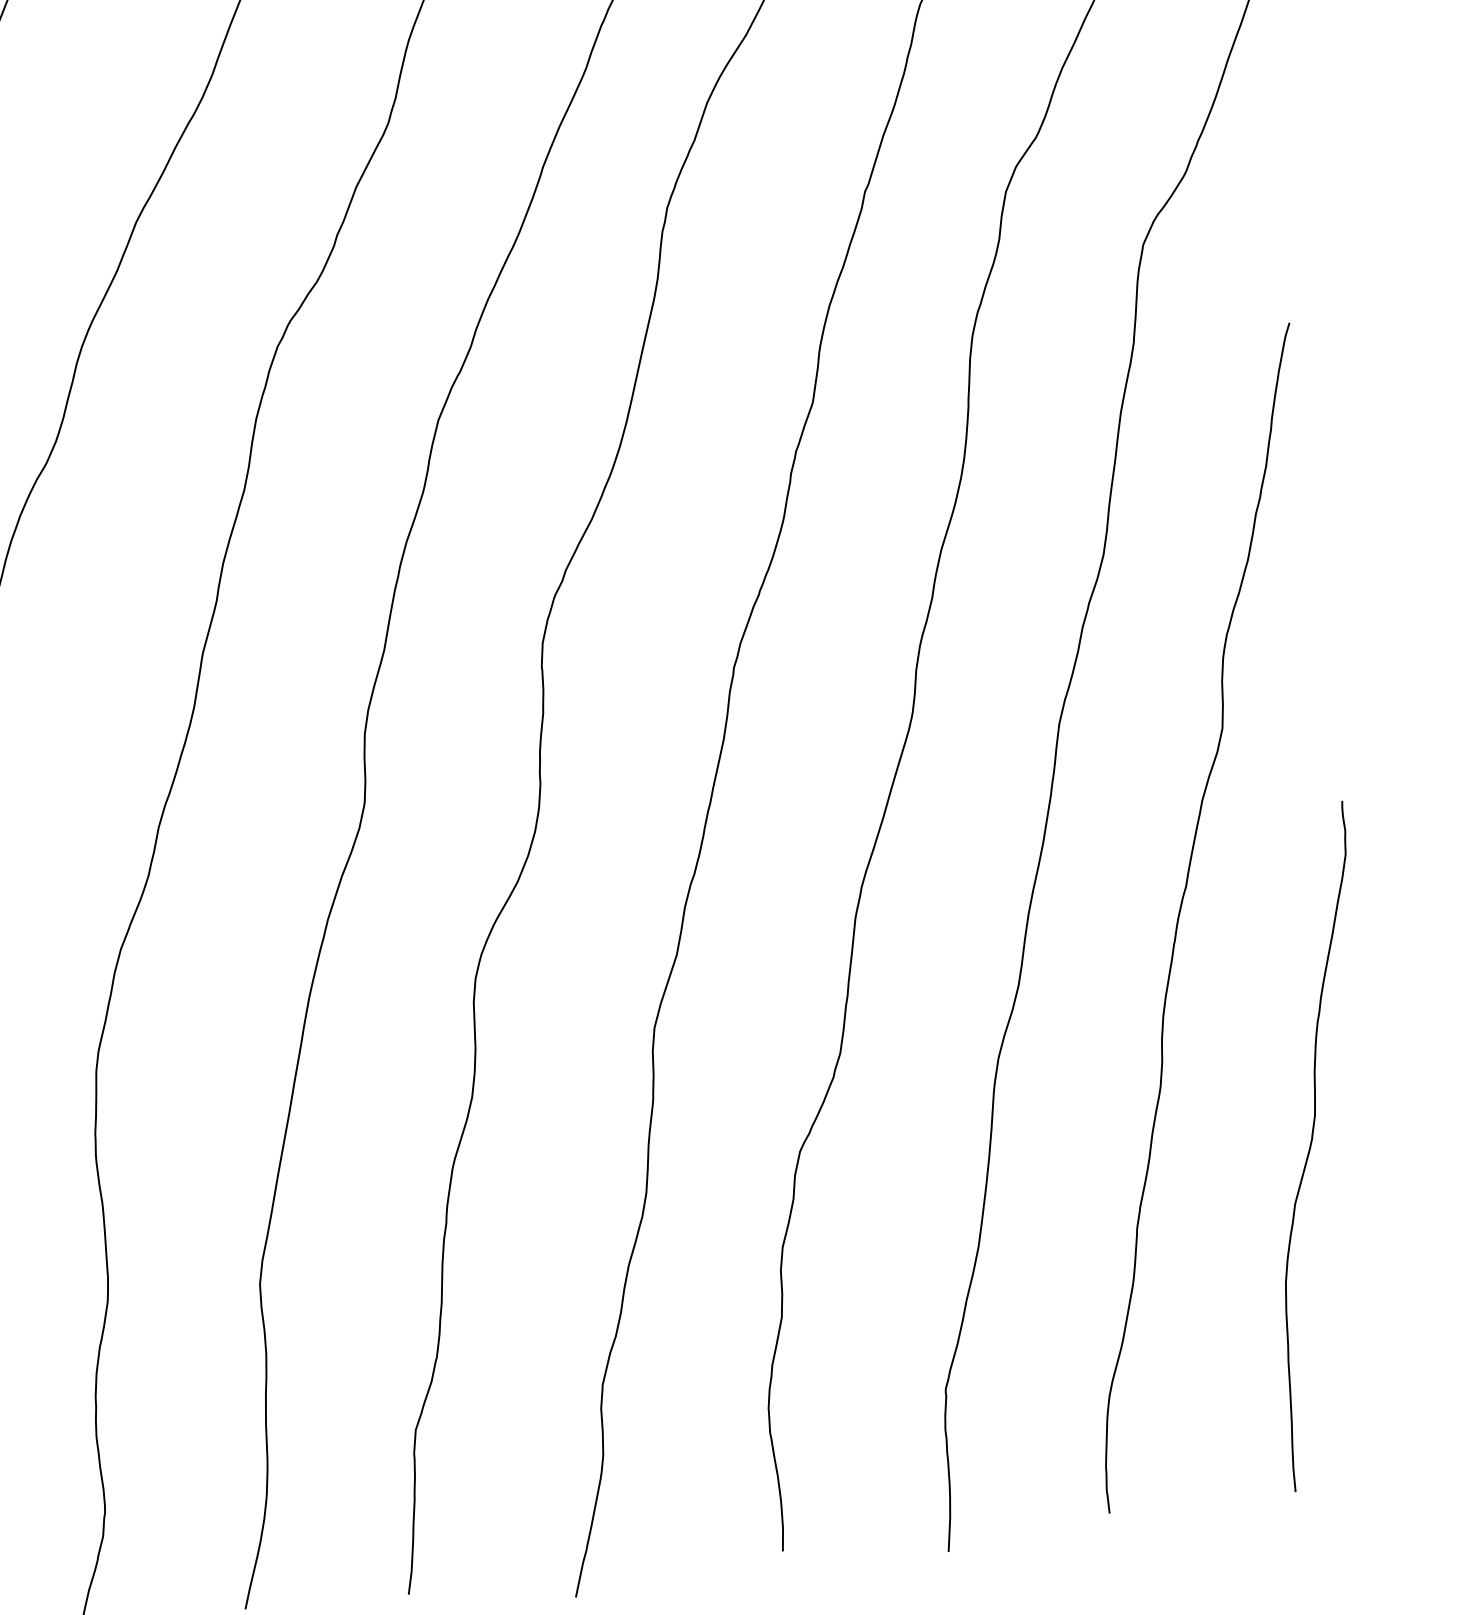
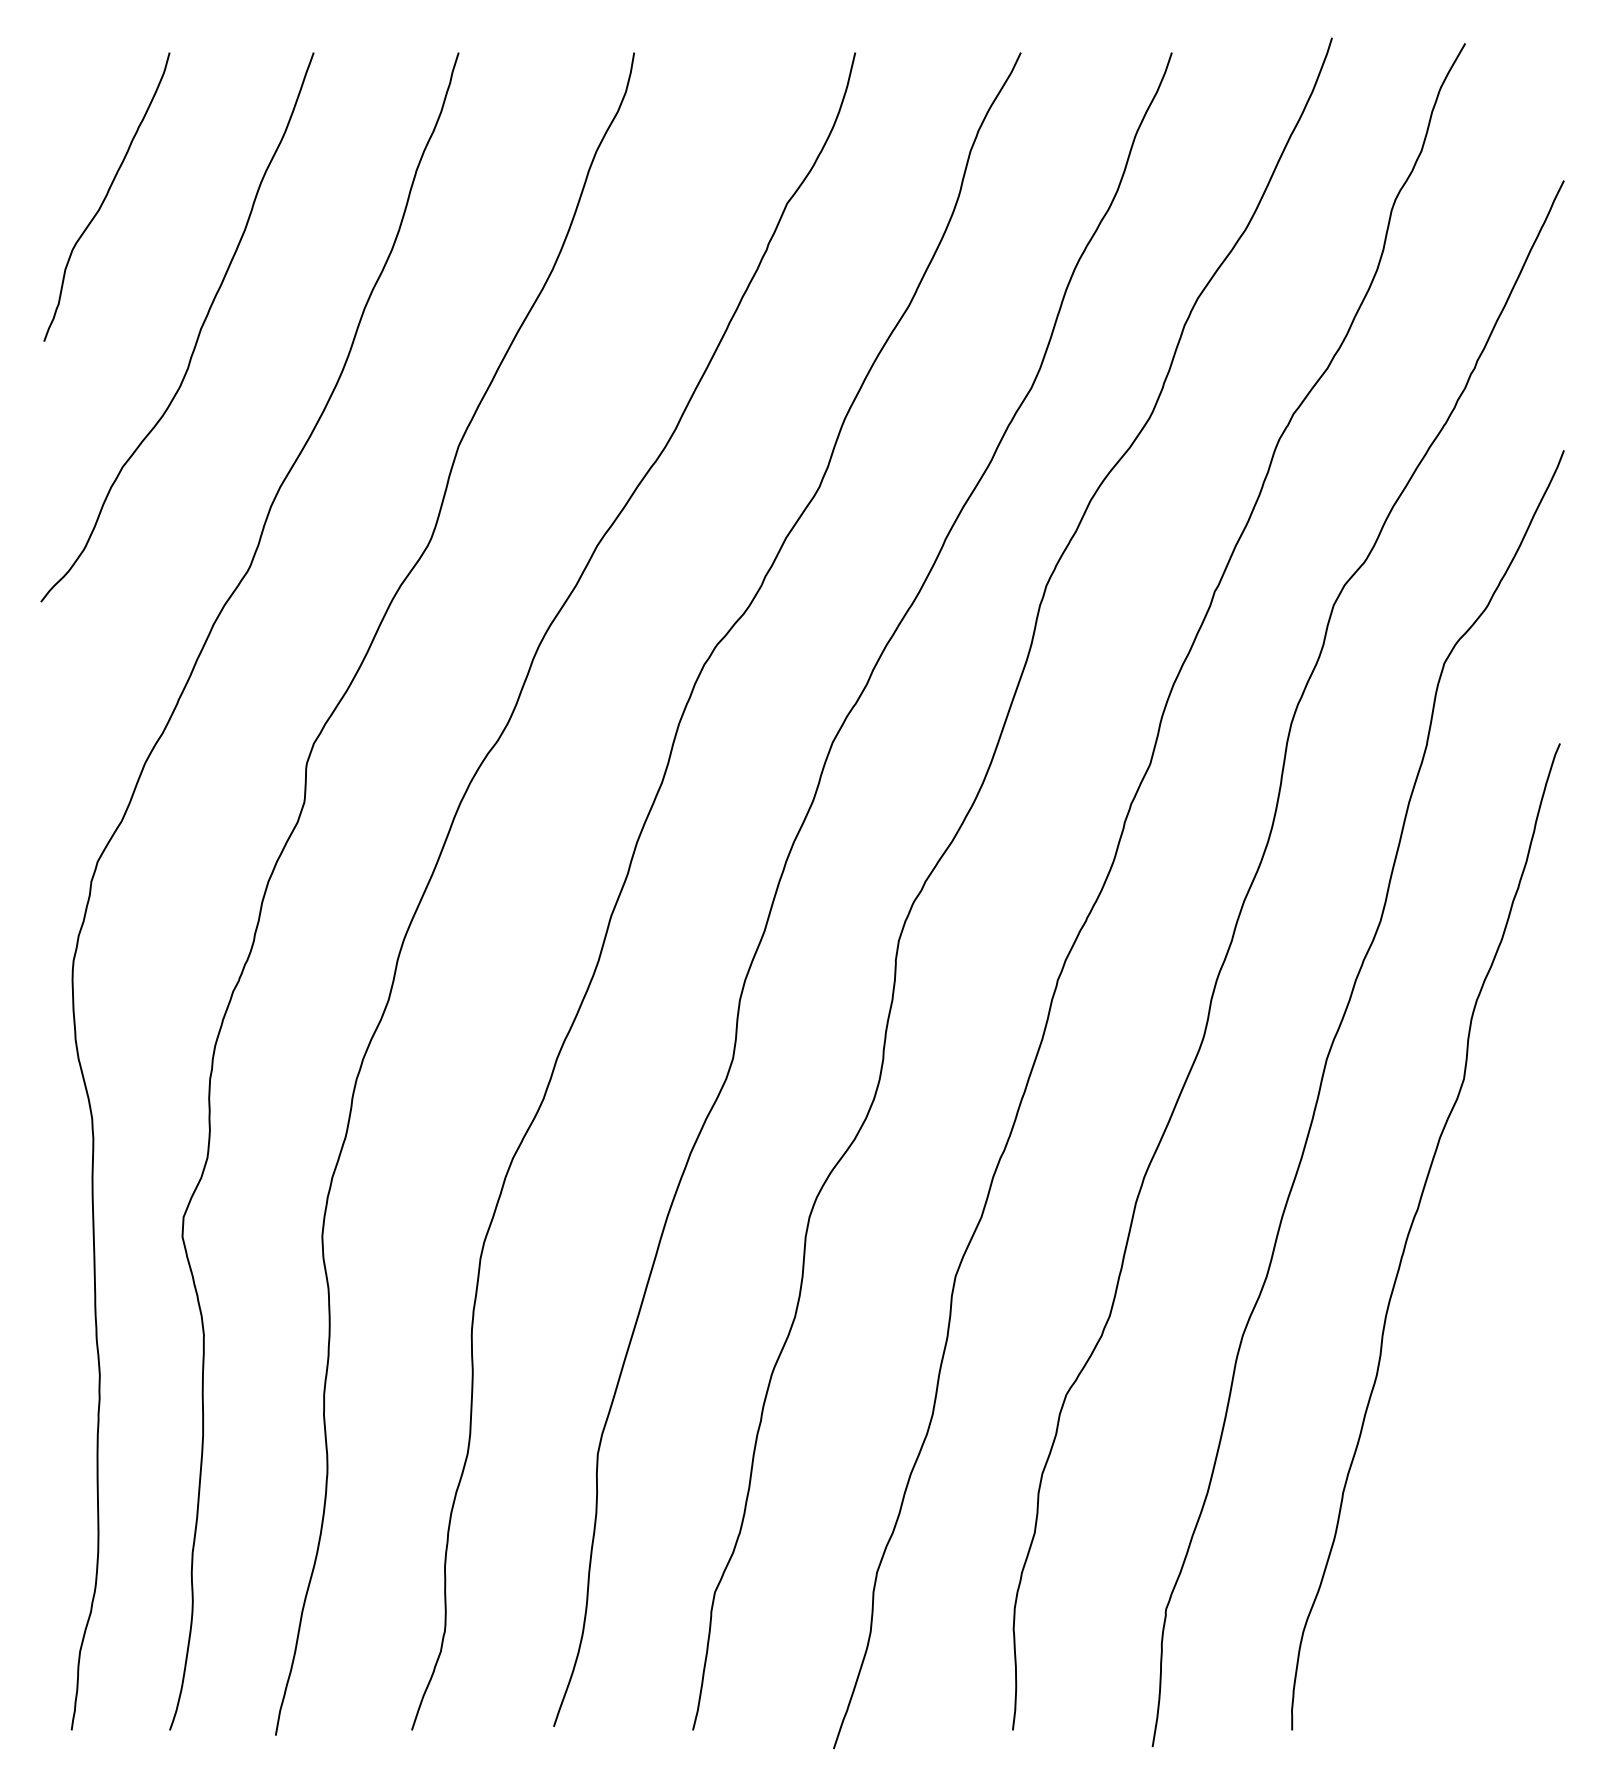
curve: (1312, 1142) -> (1499, 1437), removed

